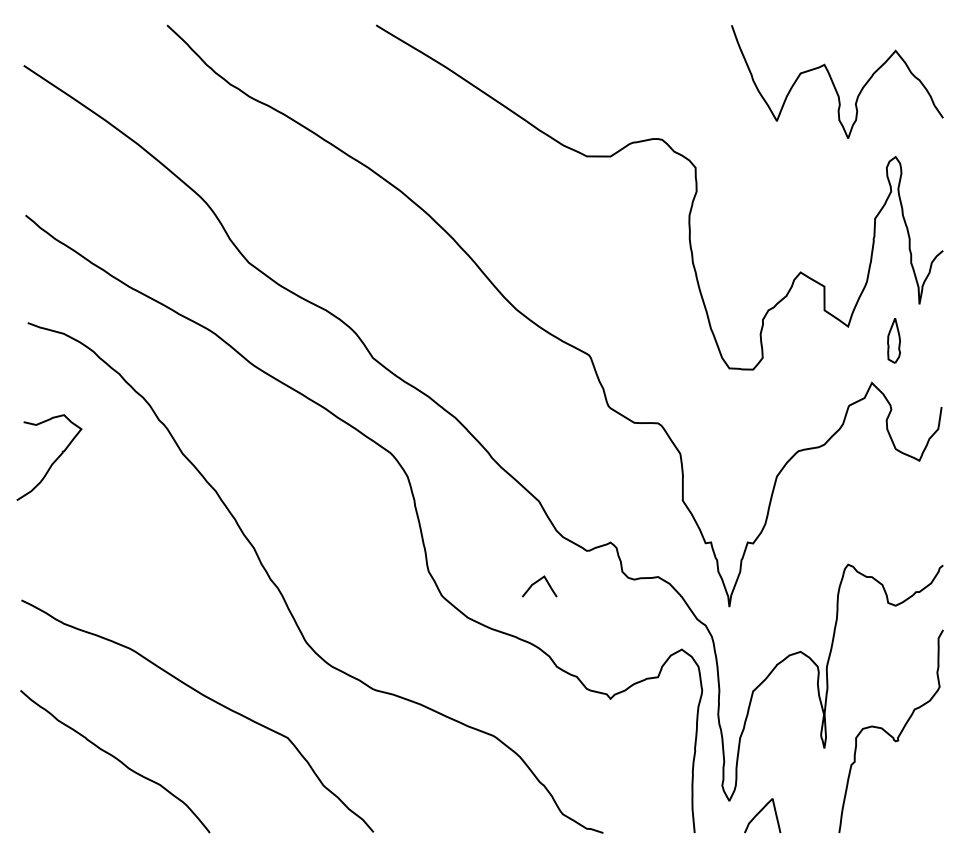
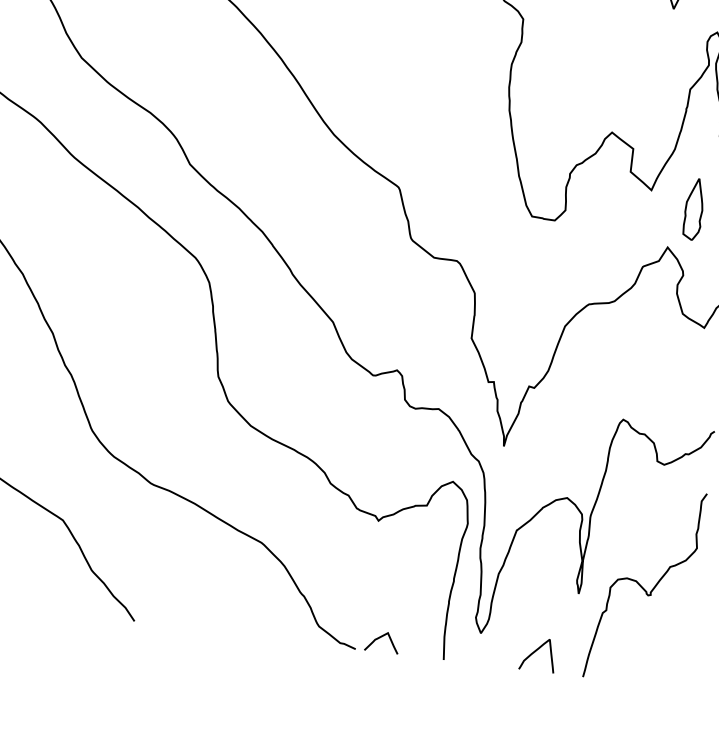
part: (893, 340) -> (693, 209), size x1.43
curve: (536, 583) -> (379, 638), moved
curve: (760, 812) -> (536, 651), moved

